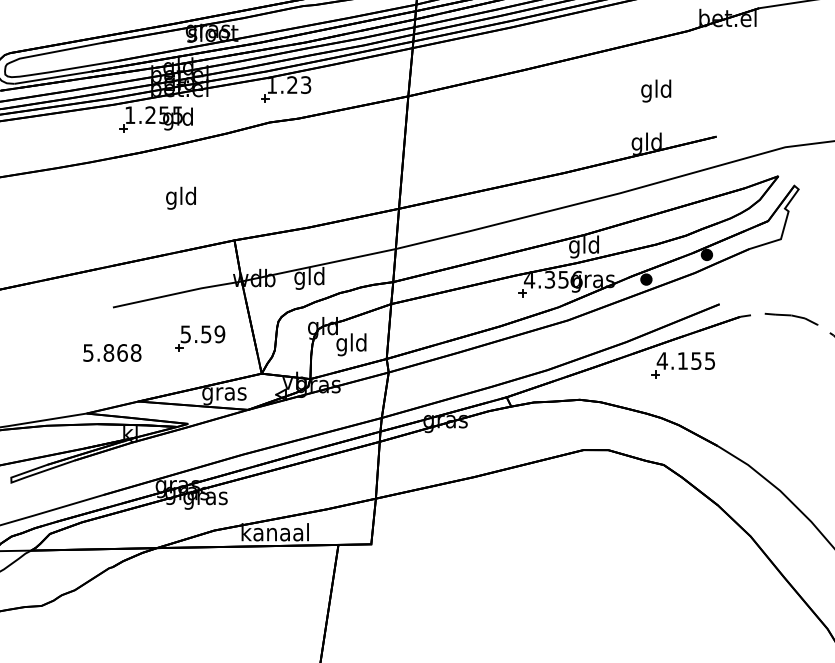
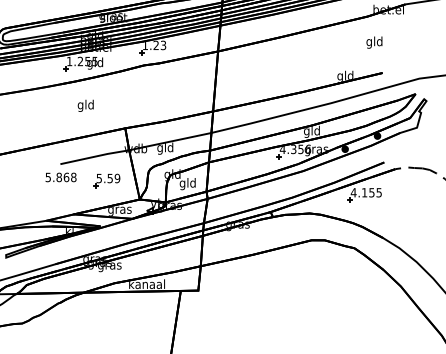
text: (656, 90) -> (374, 42), moved
text: (180, 197) -> (85, 105), moved
text: (111, 353) -> (60, 177), moved

